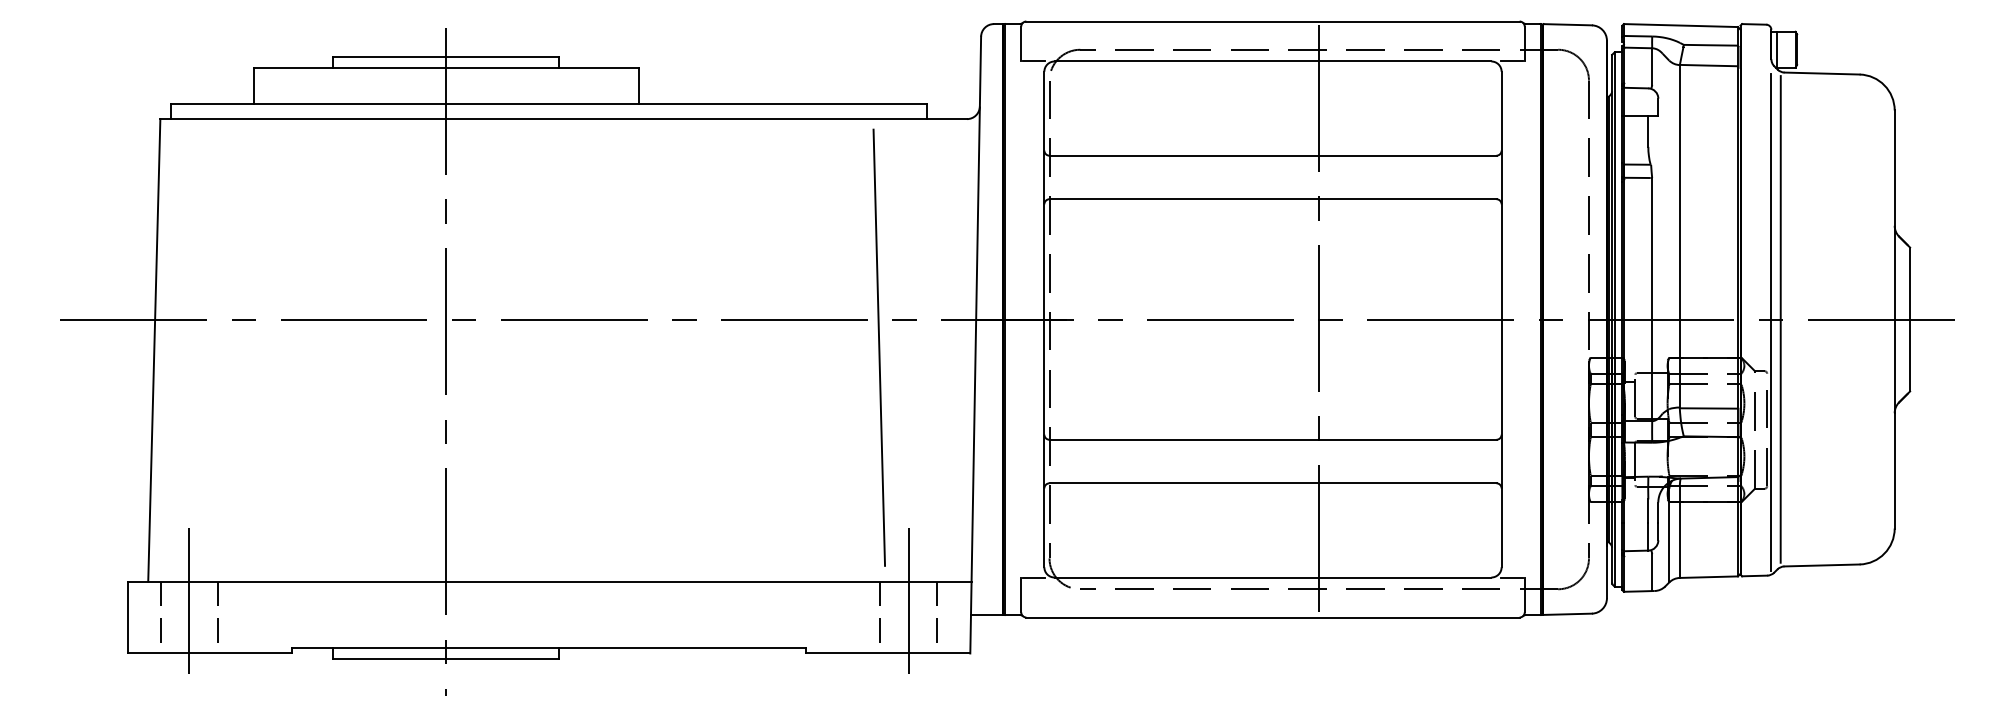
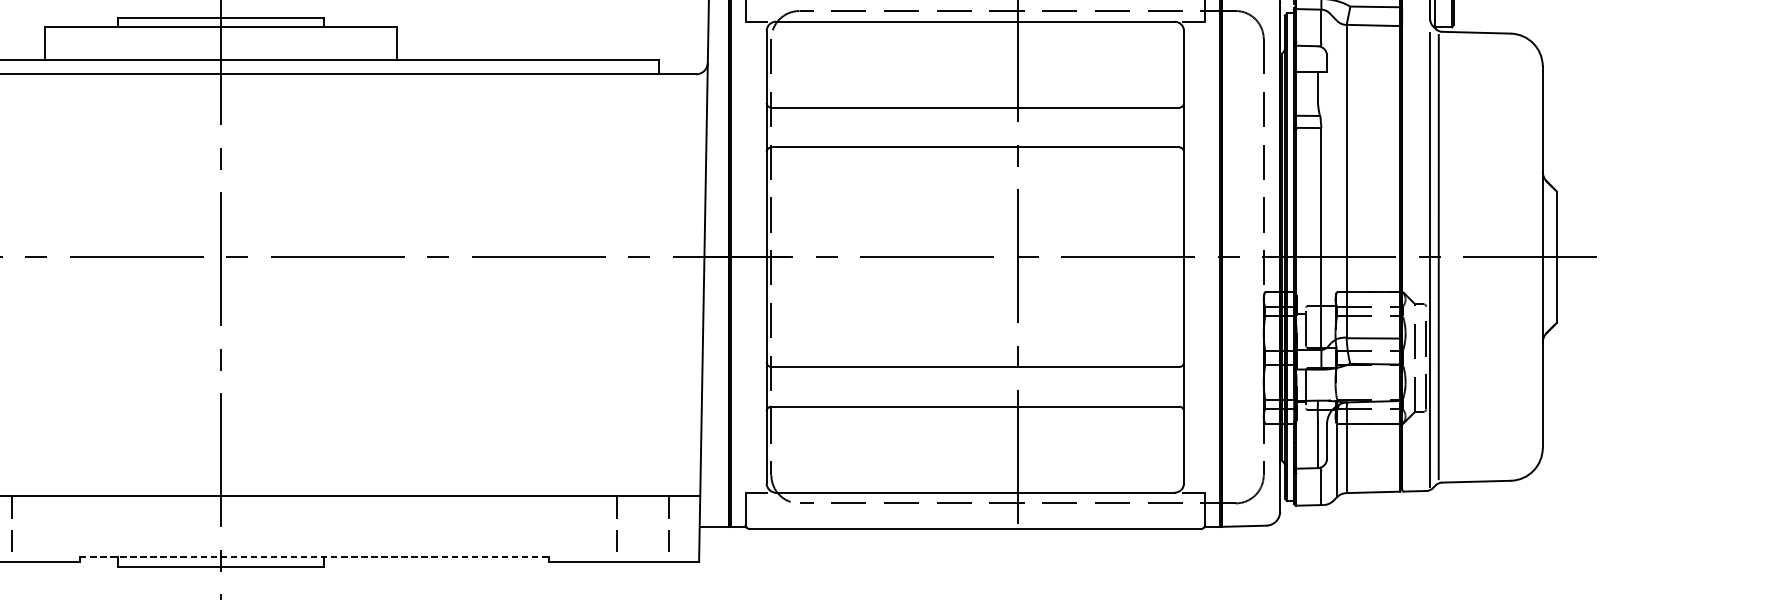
line: (879, 347) -> (616, 282), removed
line: (908, 606) -> (642, 519), removed
line: (549, 648) -> (315, 557), solid -> dashed

